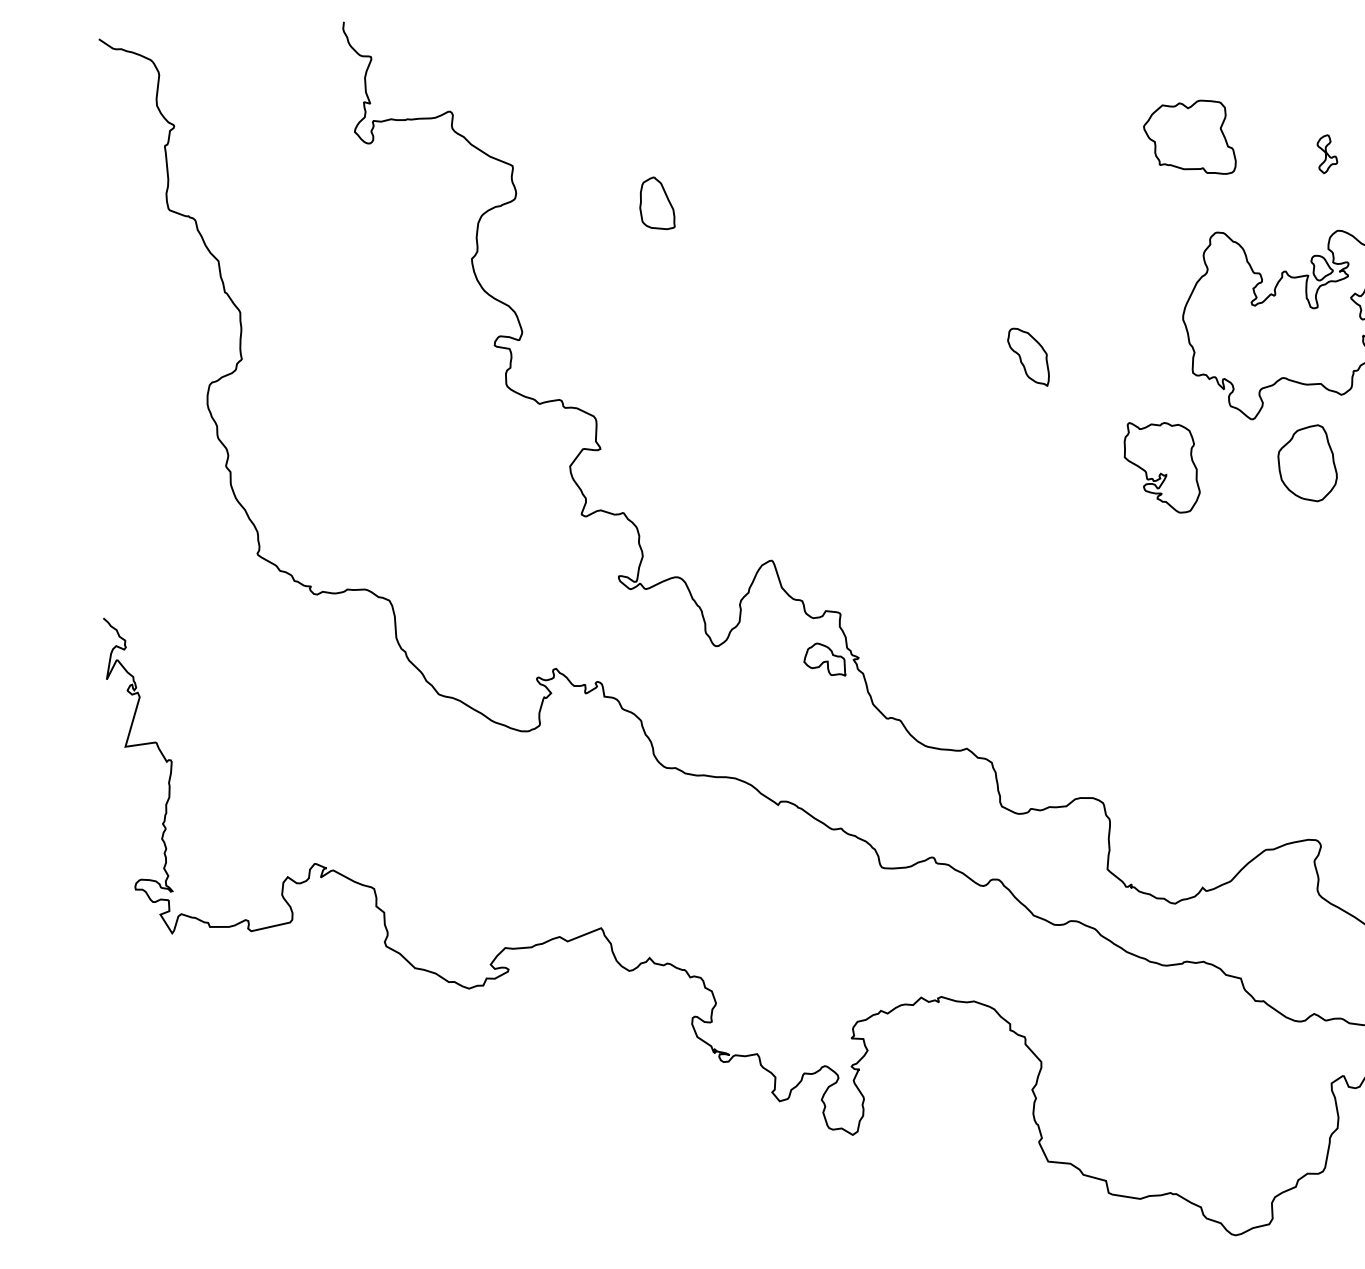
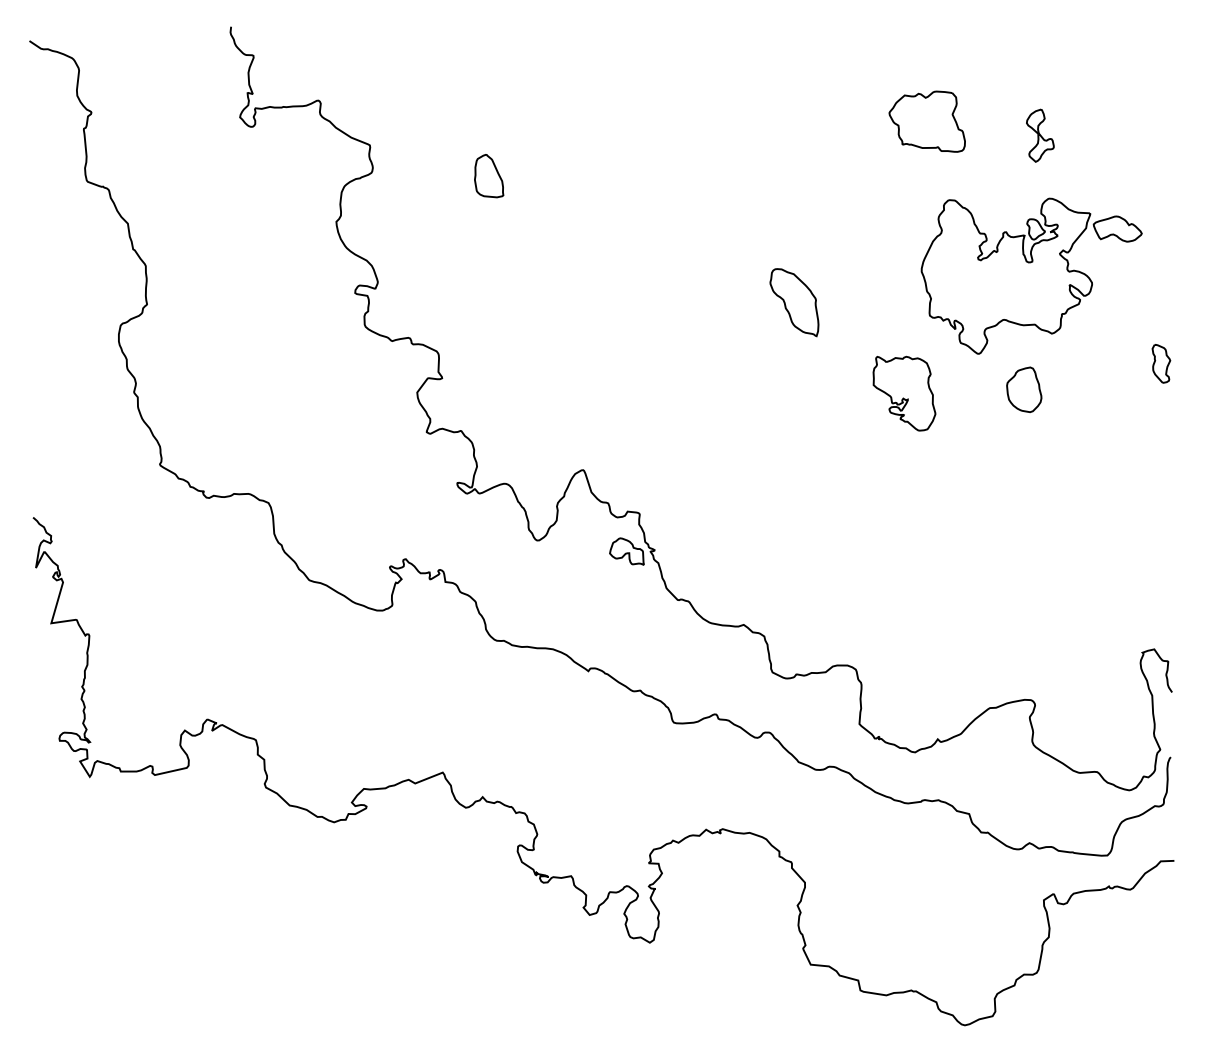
part: (1327, 154) -> (1040, 135), size x1.67
part: (1028, 356) -> (794, 302), size x1.43
part: (1308, 462) -> (1024, 389), size x0.71

